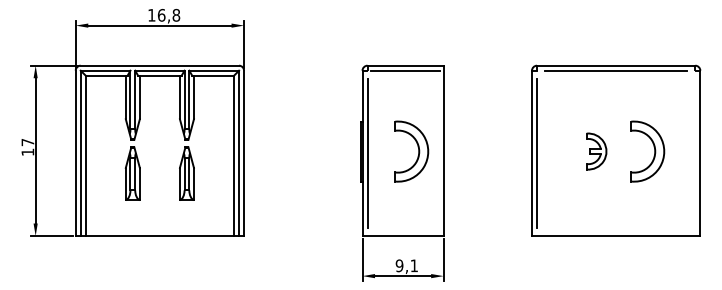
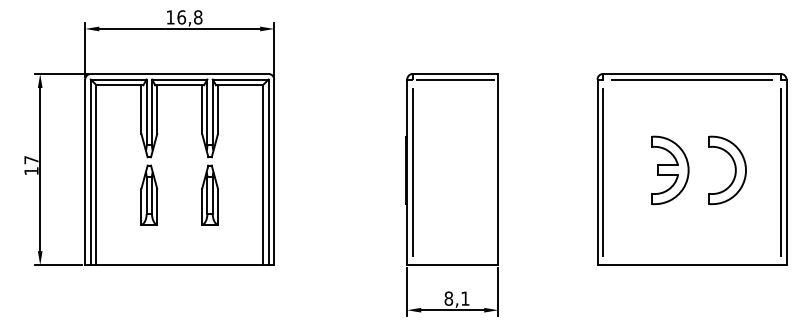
part: (418, 151) -> (470, 170), removed
part: (596, 151) -> (669, 170), size x1.67
line: (695, 152) -> (781, 171), added
text: (399, 265) -> (448, 298), 9,1 -> 8,1

